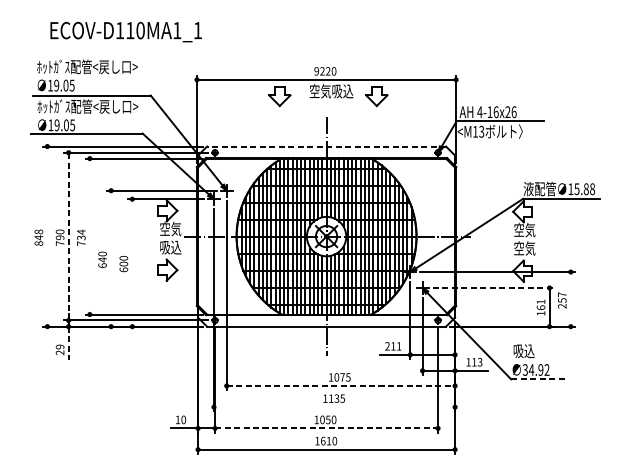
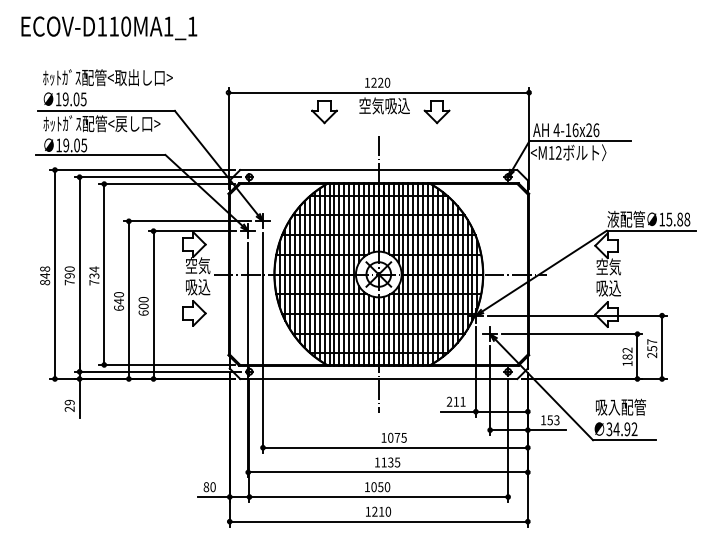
text: (126, 32) -> (109, 28), moved
text: (123, 66) -> (143, 77), ﾎｯﾄｶﾞｽ配管<戻し口> -> ﾎｯﾄｶﾞｽ配管<取出し口>
text: (315, 71) -> (366, 82), 9220 -> 1220
text: (481, 132) -> (558, 153), <M13 -> <M12
line: (326, 146) -> (378, 170), dashed -> solid
line: (46, 236) -> (54, 274), added
line: (68, 236) -> (79, 274), dashed -> solid
line: (90, 236) -> (104, 274), added
text: (524, 247) -> (608, 287), 空気 -> 吸込
line: (110, 258) -> (128, 299), added
line: (132, 262) -> (153, 304), added
line: (493, 288) -> (572, 334), dashed -> solid
line: (571, 298) -> (662, 346), added
text: (540, 304) -> (627, 353), 161 -> 182
line: (68, 343) -> (79, 398), dashed -> solid
text: (540, 350) -> (627, 406), 吸込 -> 吸入配管
text: (473, 362) -> (549, 420), 113 -> 153
line: (539, 379) -> (625, 440), dashed -> solid
line: (340, 385) -> (395, 447), dashed -> solid
line: (334, 407) -> (387, 472), added
text: (178, 420) -> (206, 487), 10 -> 80
line: (327, 428) -> (379, 497), dashed -> solid
text: (322, 440) -> (374, 511), 1610 -> 1210

